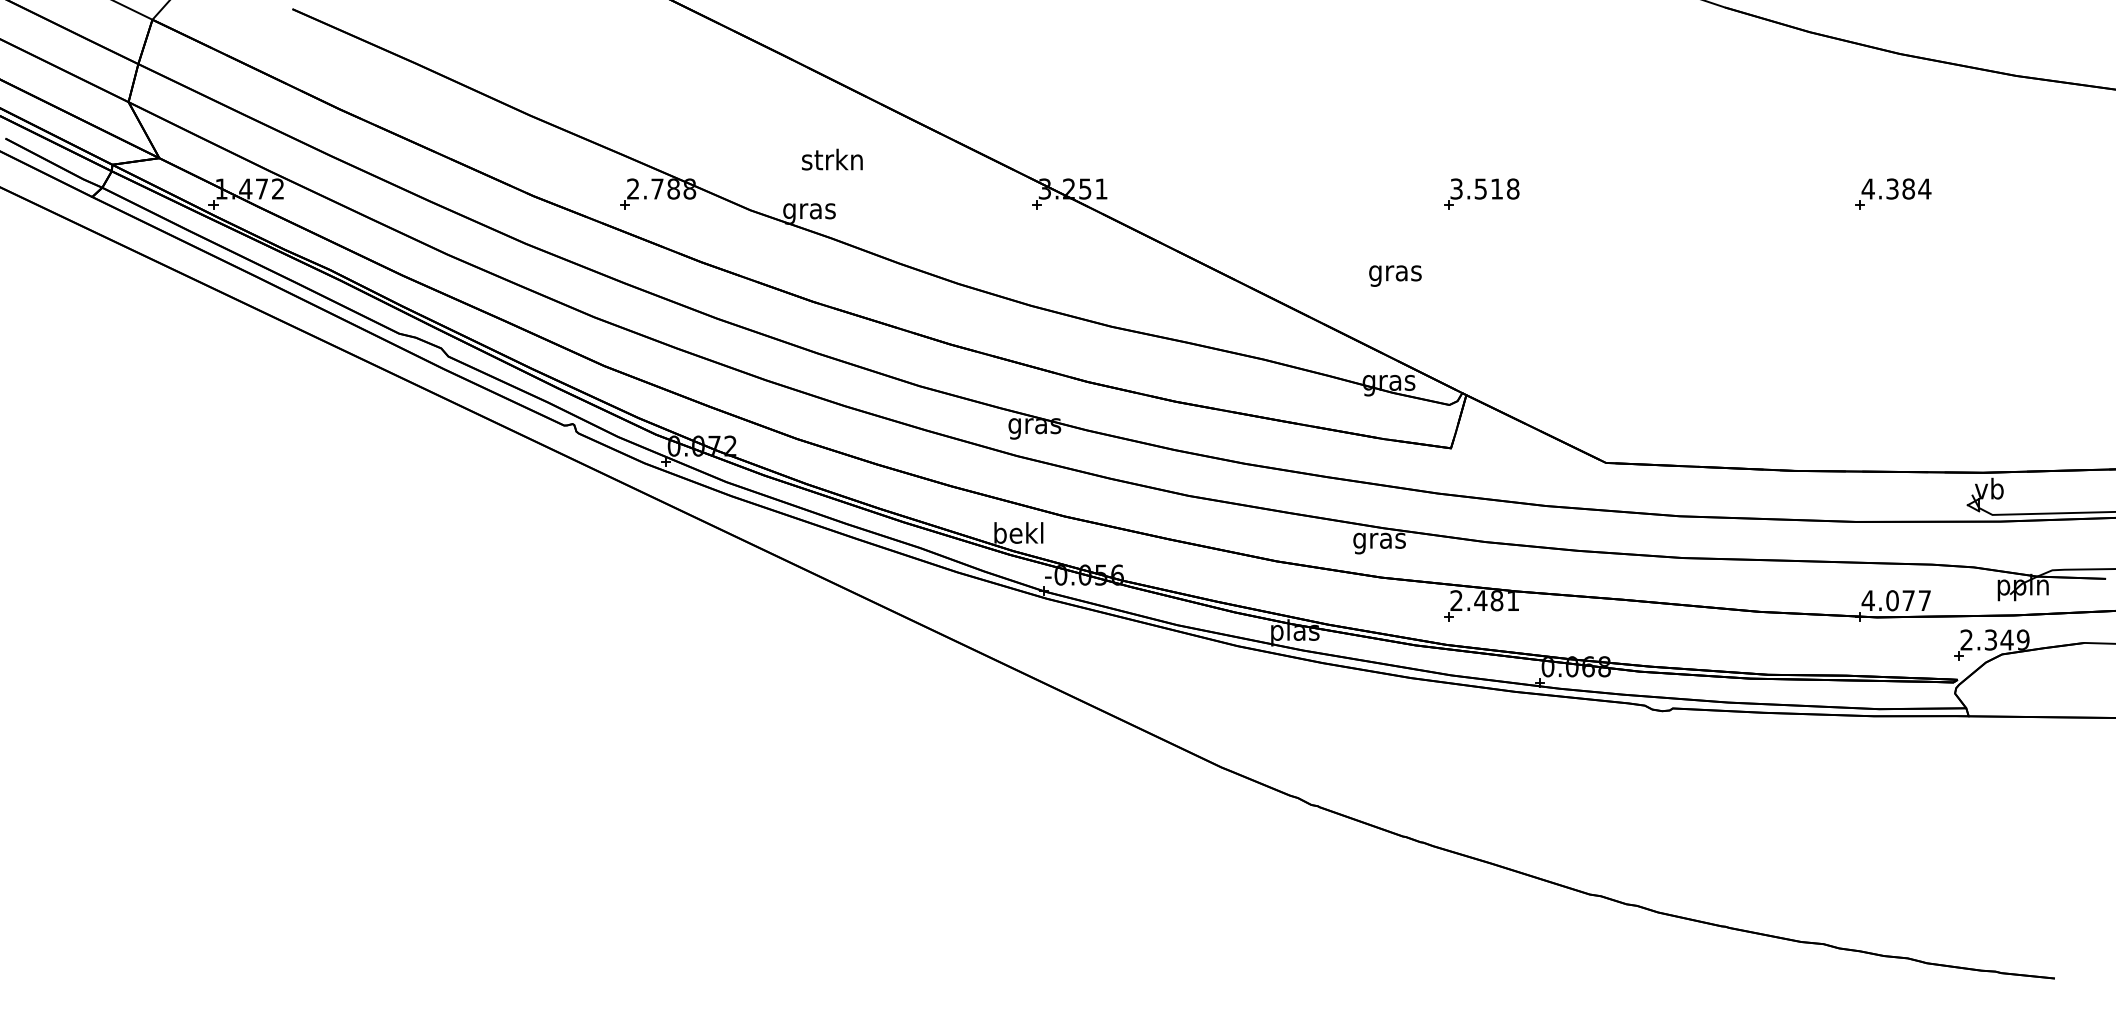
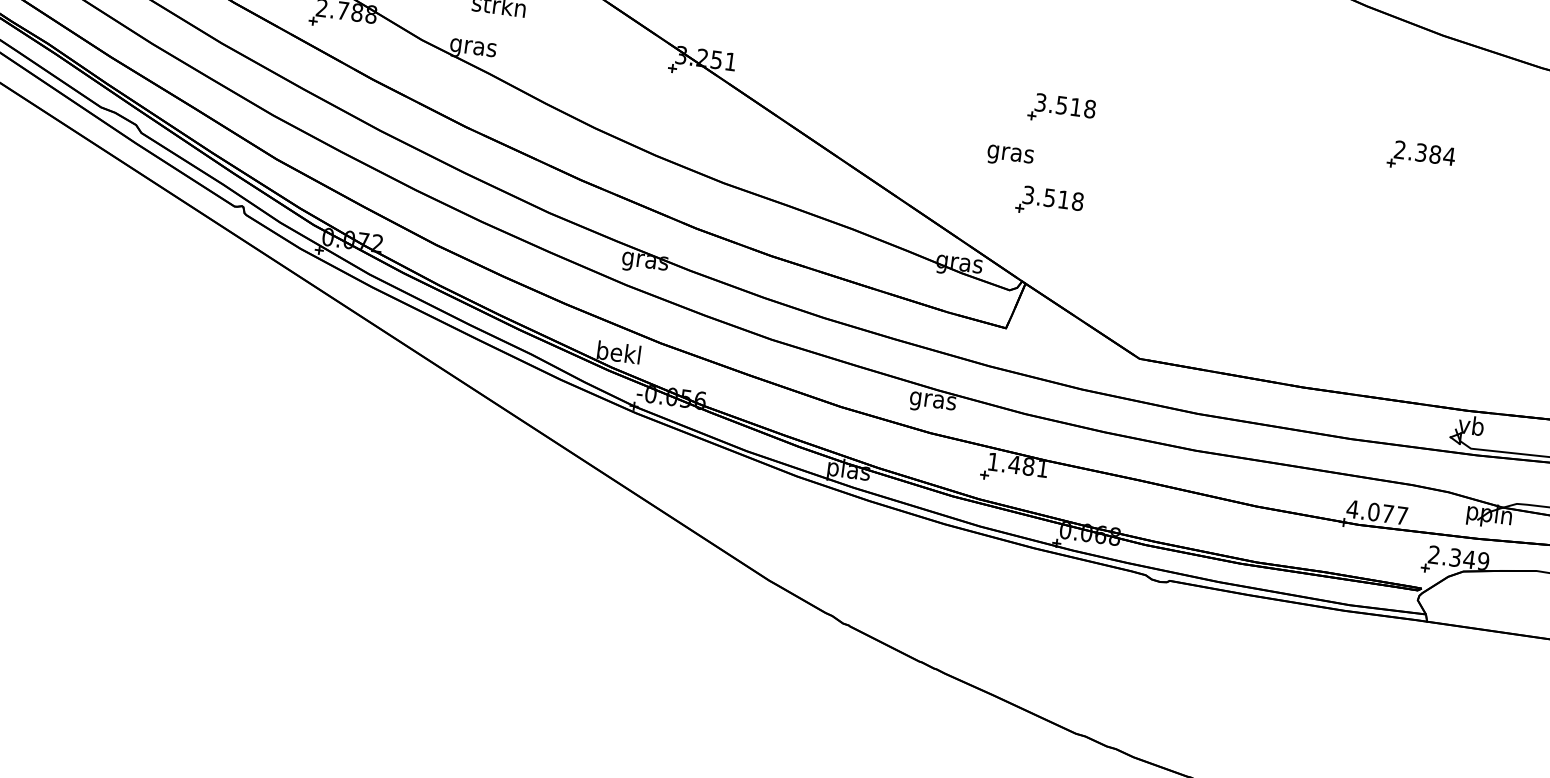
text: (1867, 188) -> (1399, 149), 4.384 -> 2.384
text: (1395, 275) -> (1010, 155), moved
part: (1481, 299) -> (1049, 201), added
text: (1456, 600) -> (993, 461), 2.481 -> 1.481

